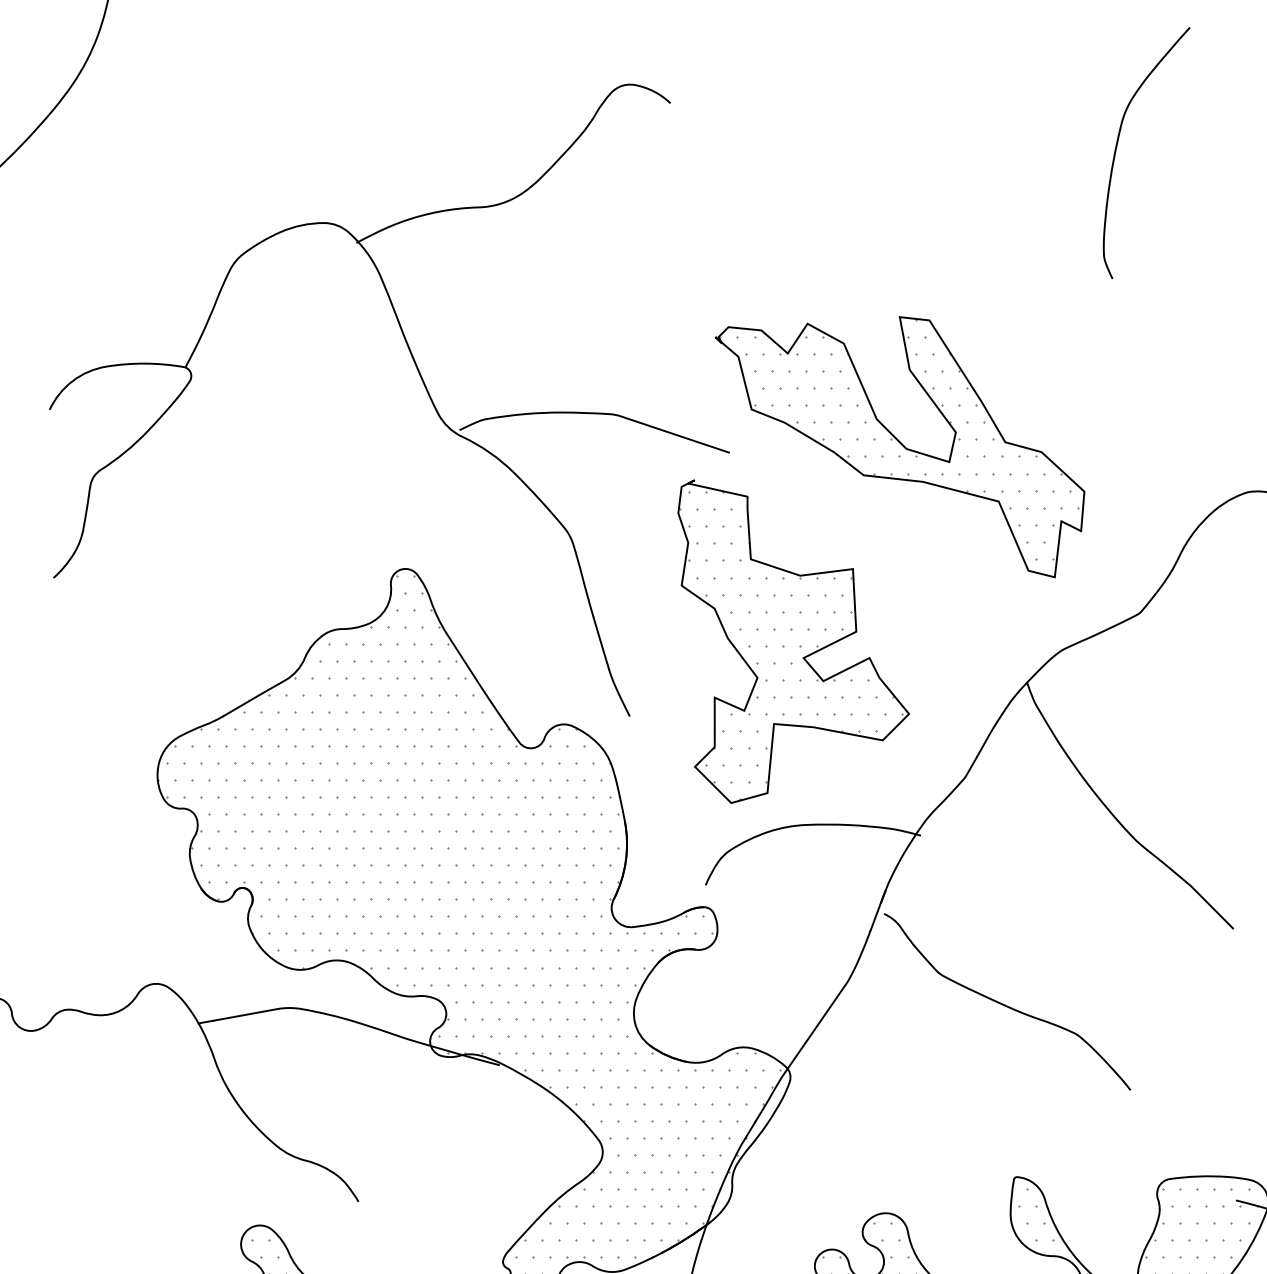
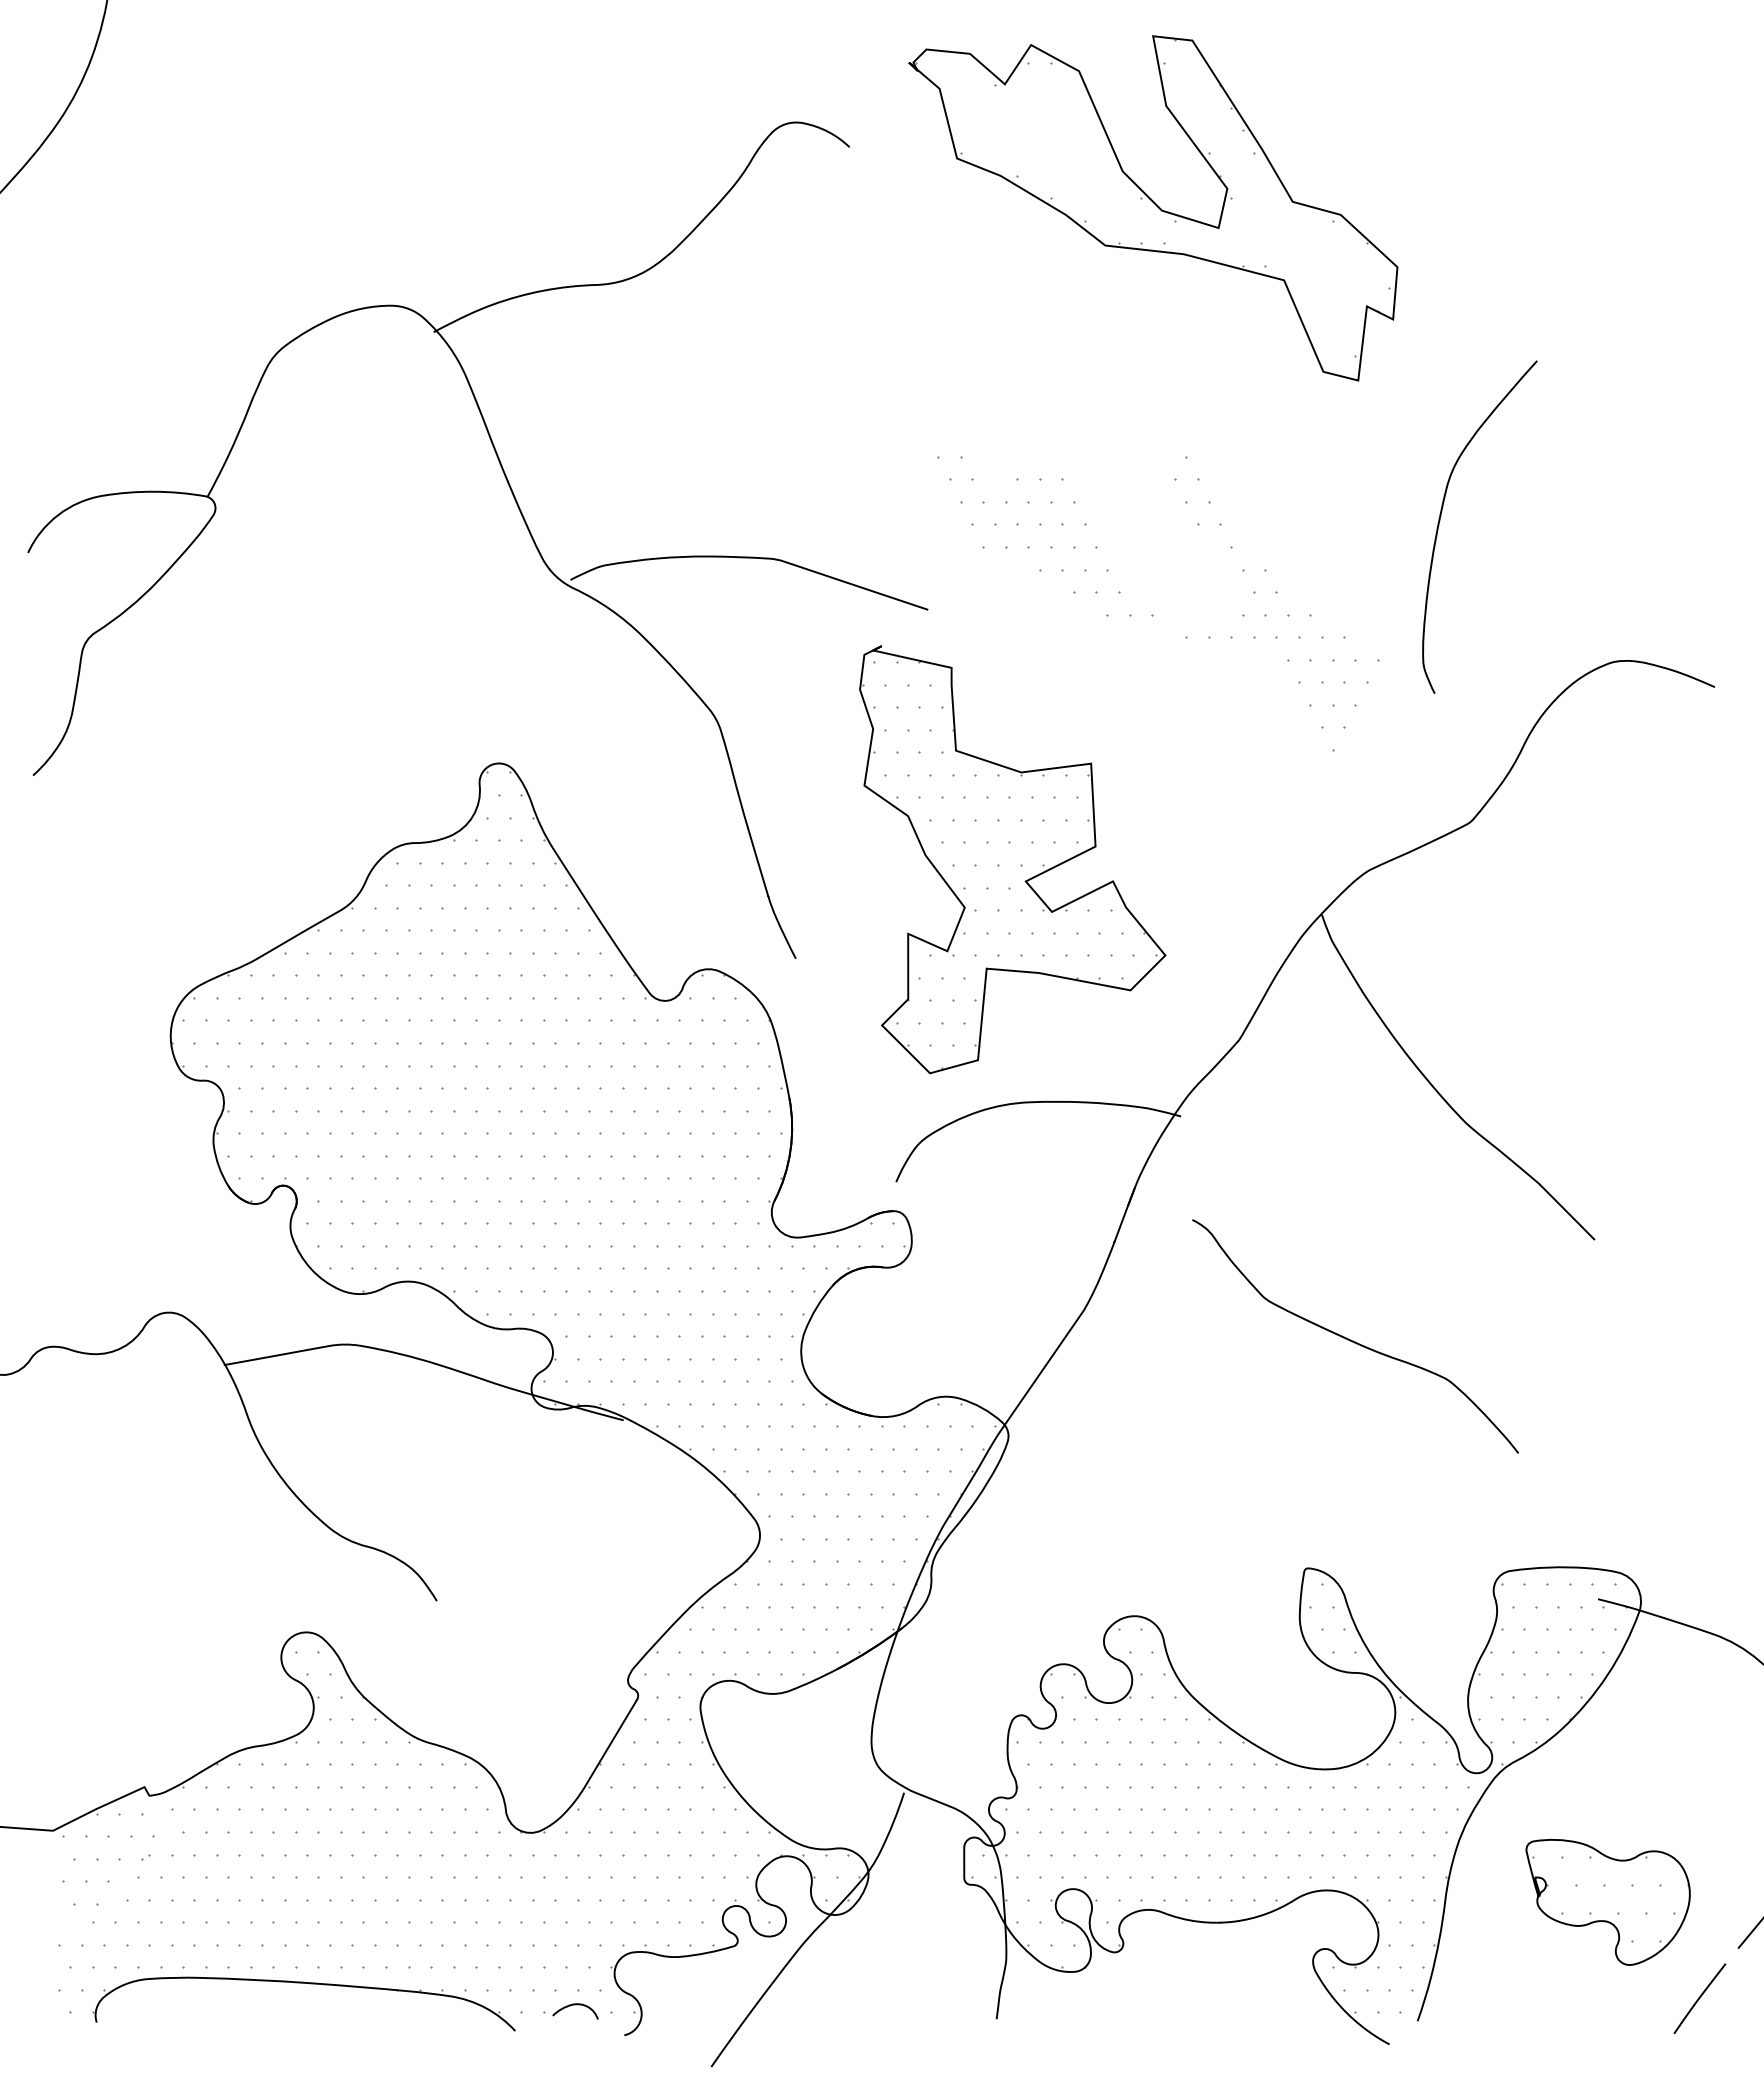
curve: (1117, 145) -> (1441, 516), moved
part: (900, 447) -> (1153, 208), moved
curve: (1005, 1004) -> (1353, 1340), moved

